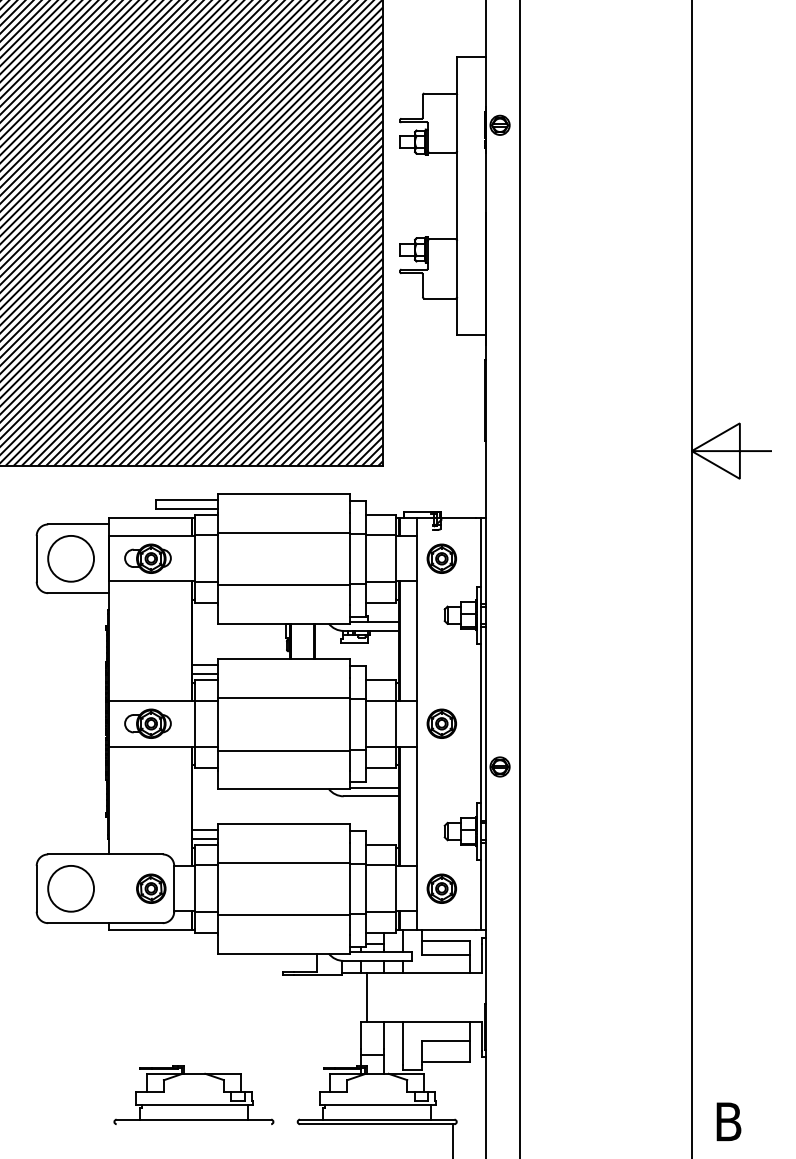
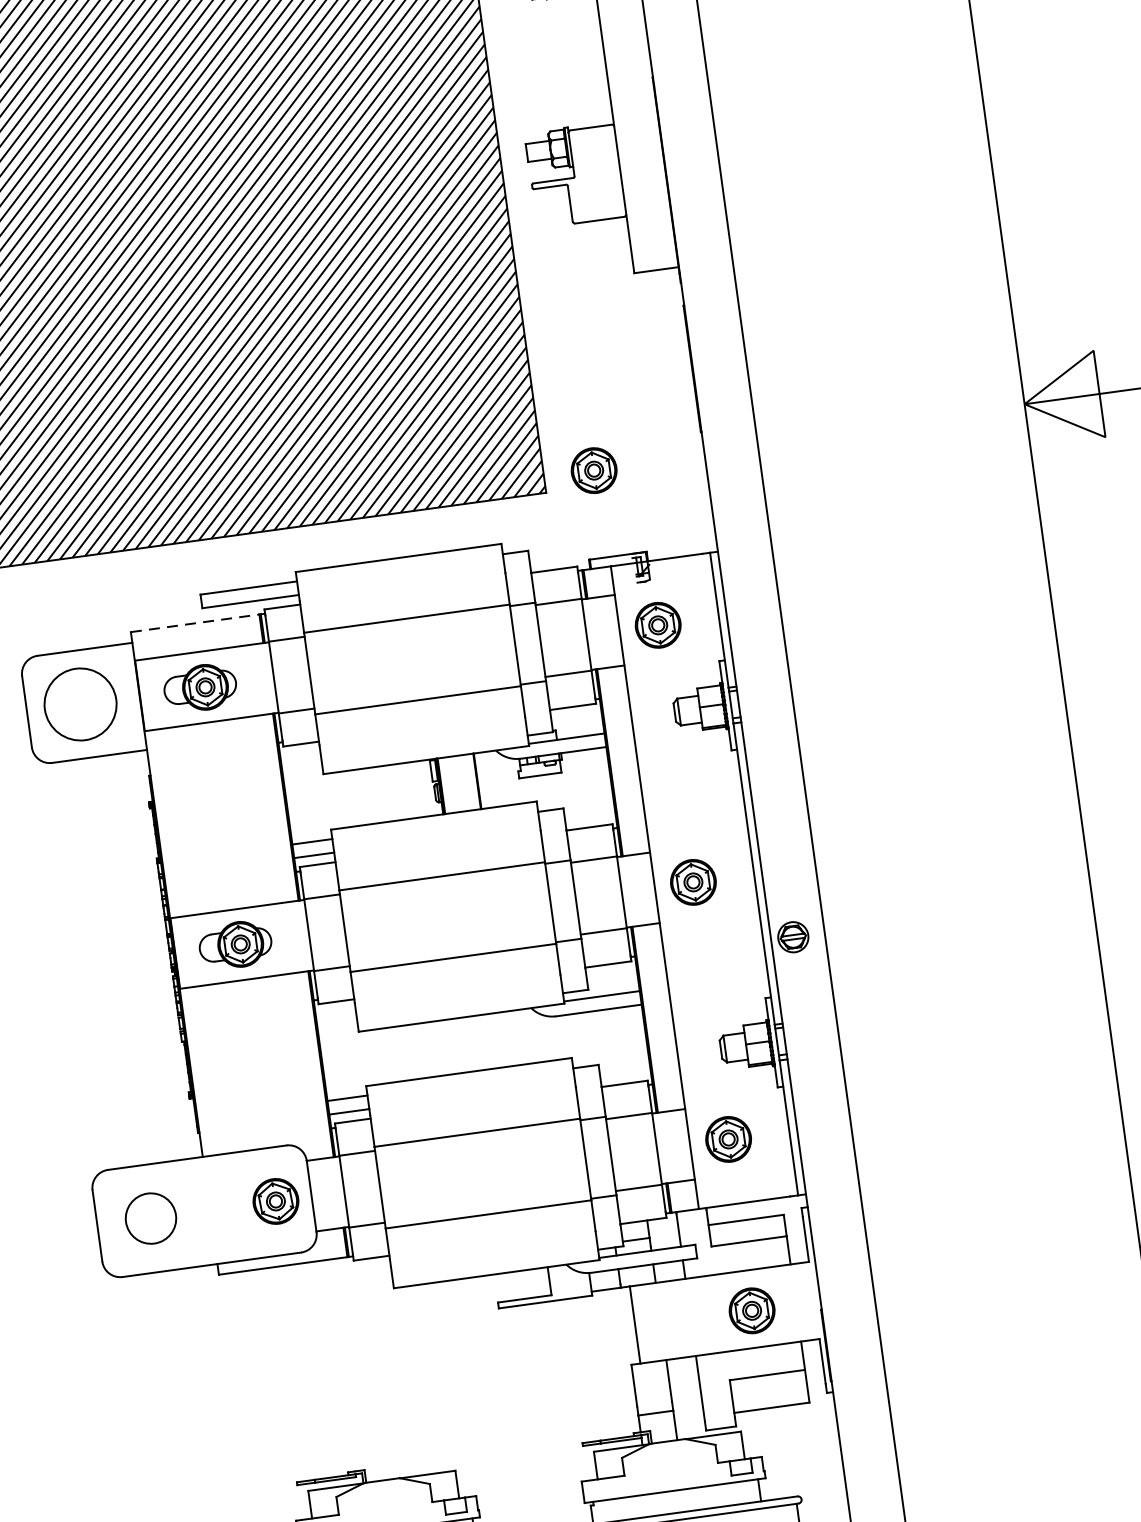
part: (414, 455) -> (593, 470), added
line: (150, 517) -> (195, 623), solid -> dashed
circle: (71, 888) -> (151, 1218), size x0.7
part: (441, 998) -> (751, 1310), added

